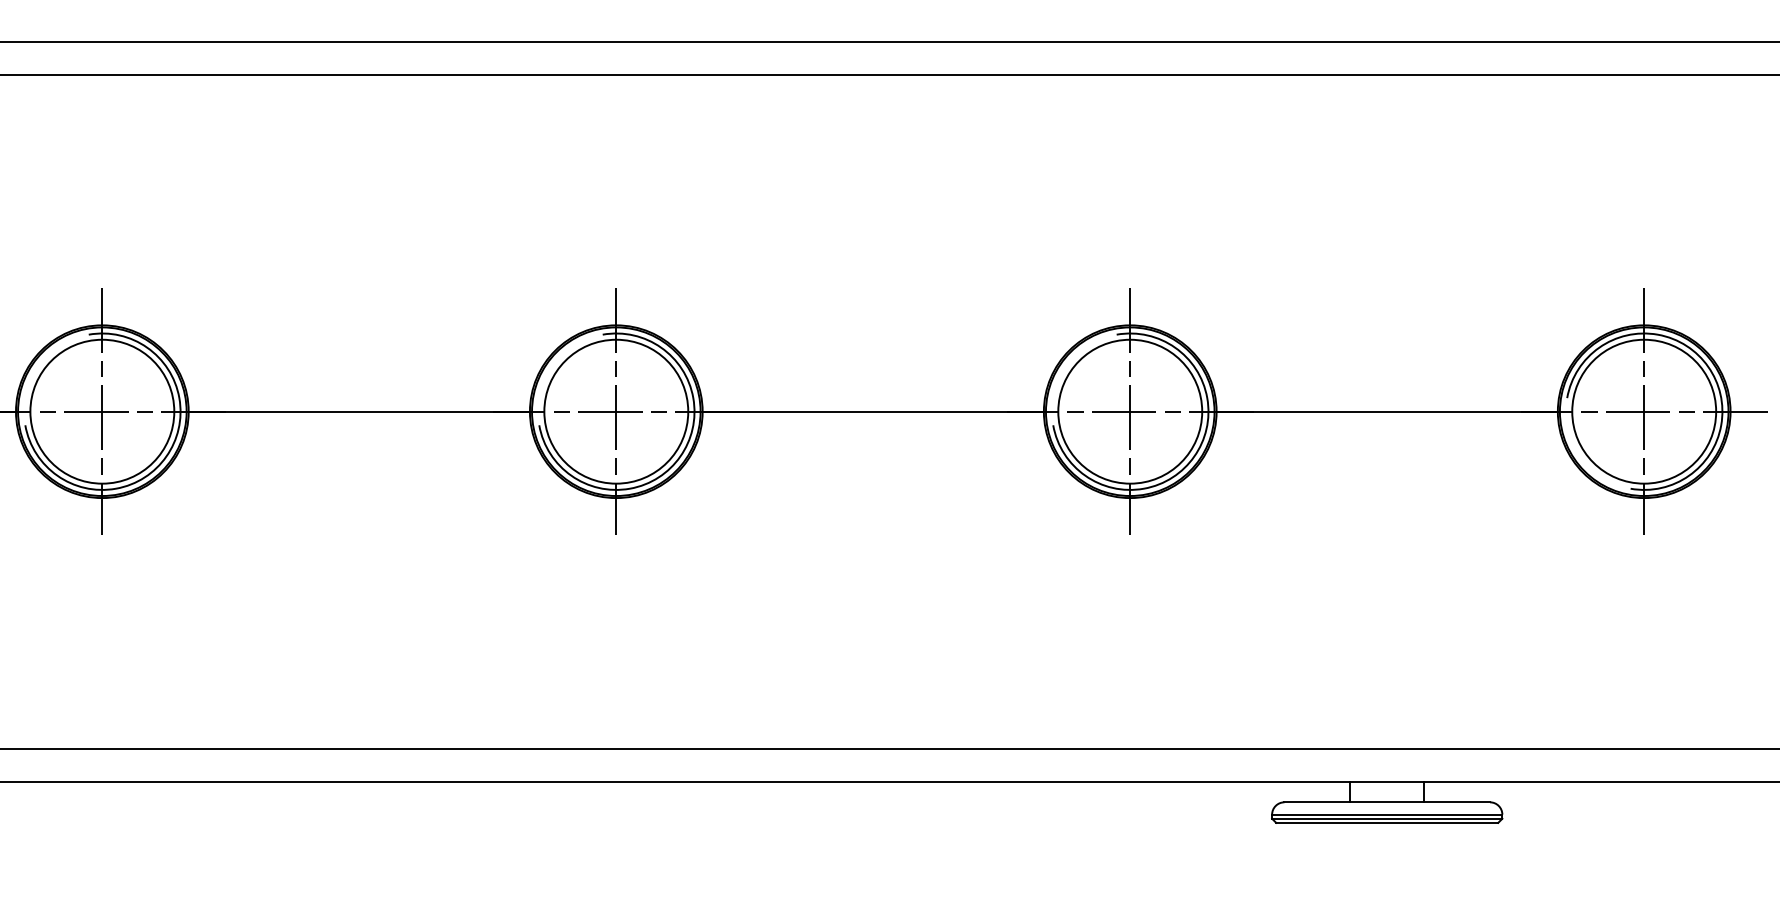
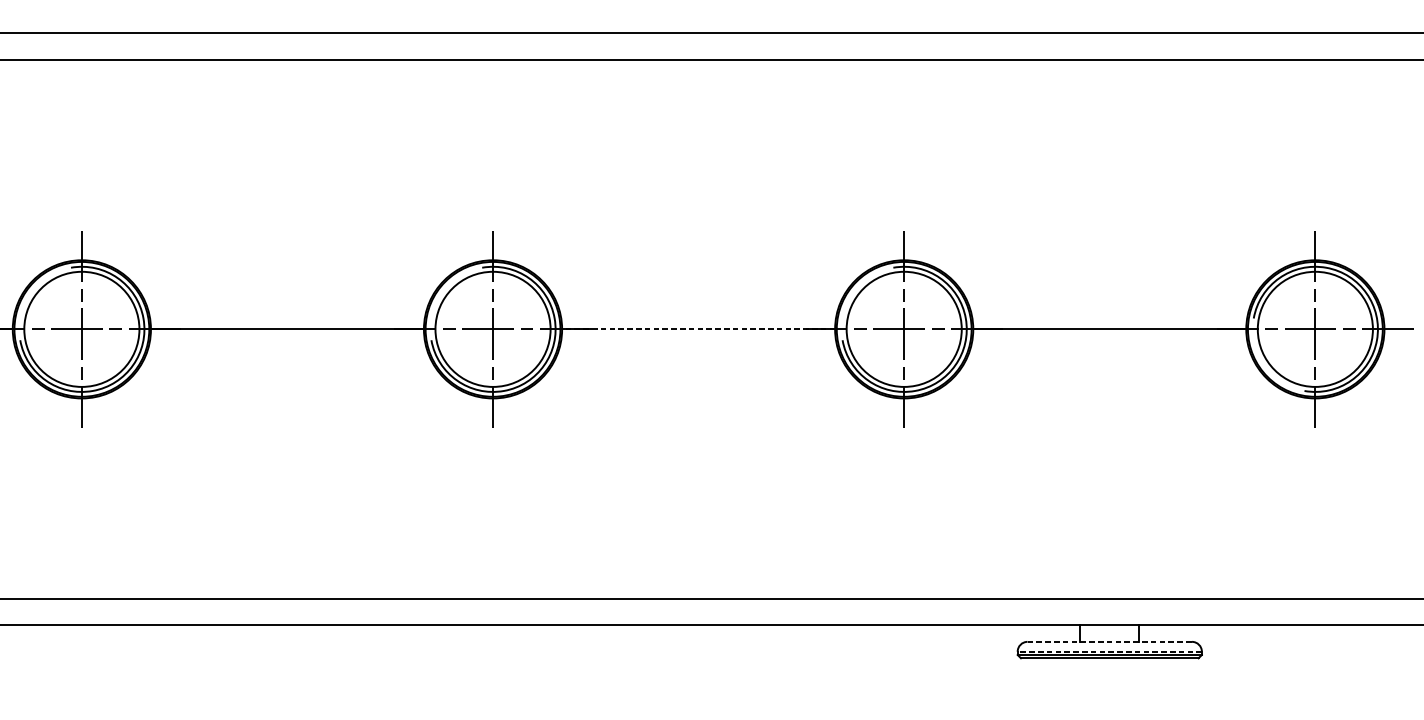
line: (873, 411) -> (698, 329), solid -> dashed
line: (1387, 802) -> (1110, 642), solid -> dashed
line: (1386, 814) -> (1109, 651), solid -> dashed

